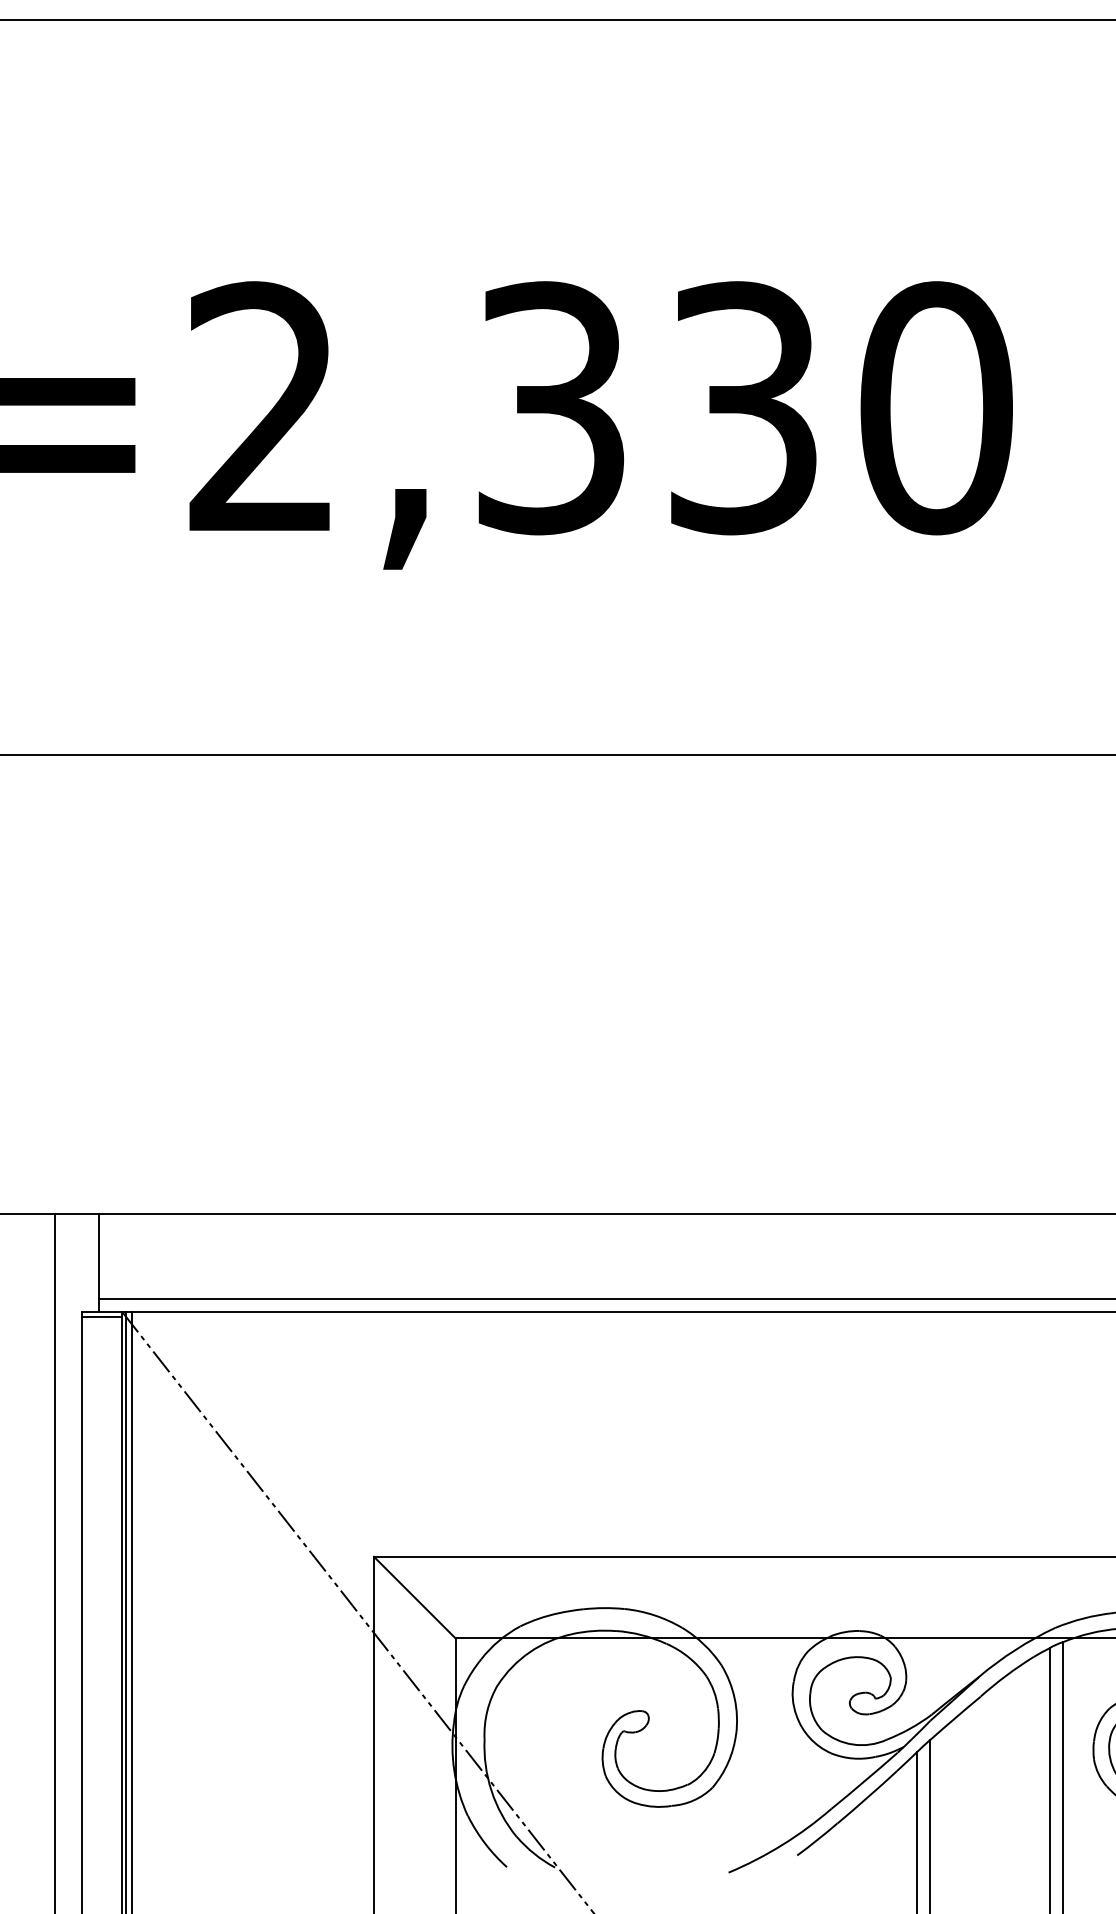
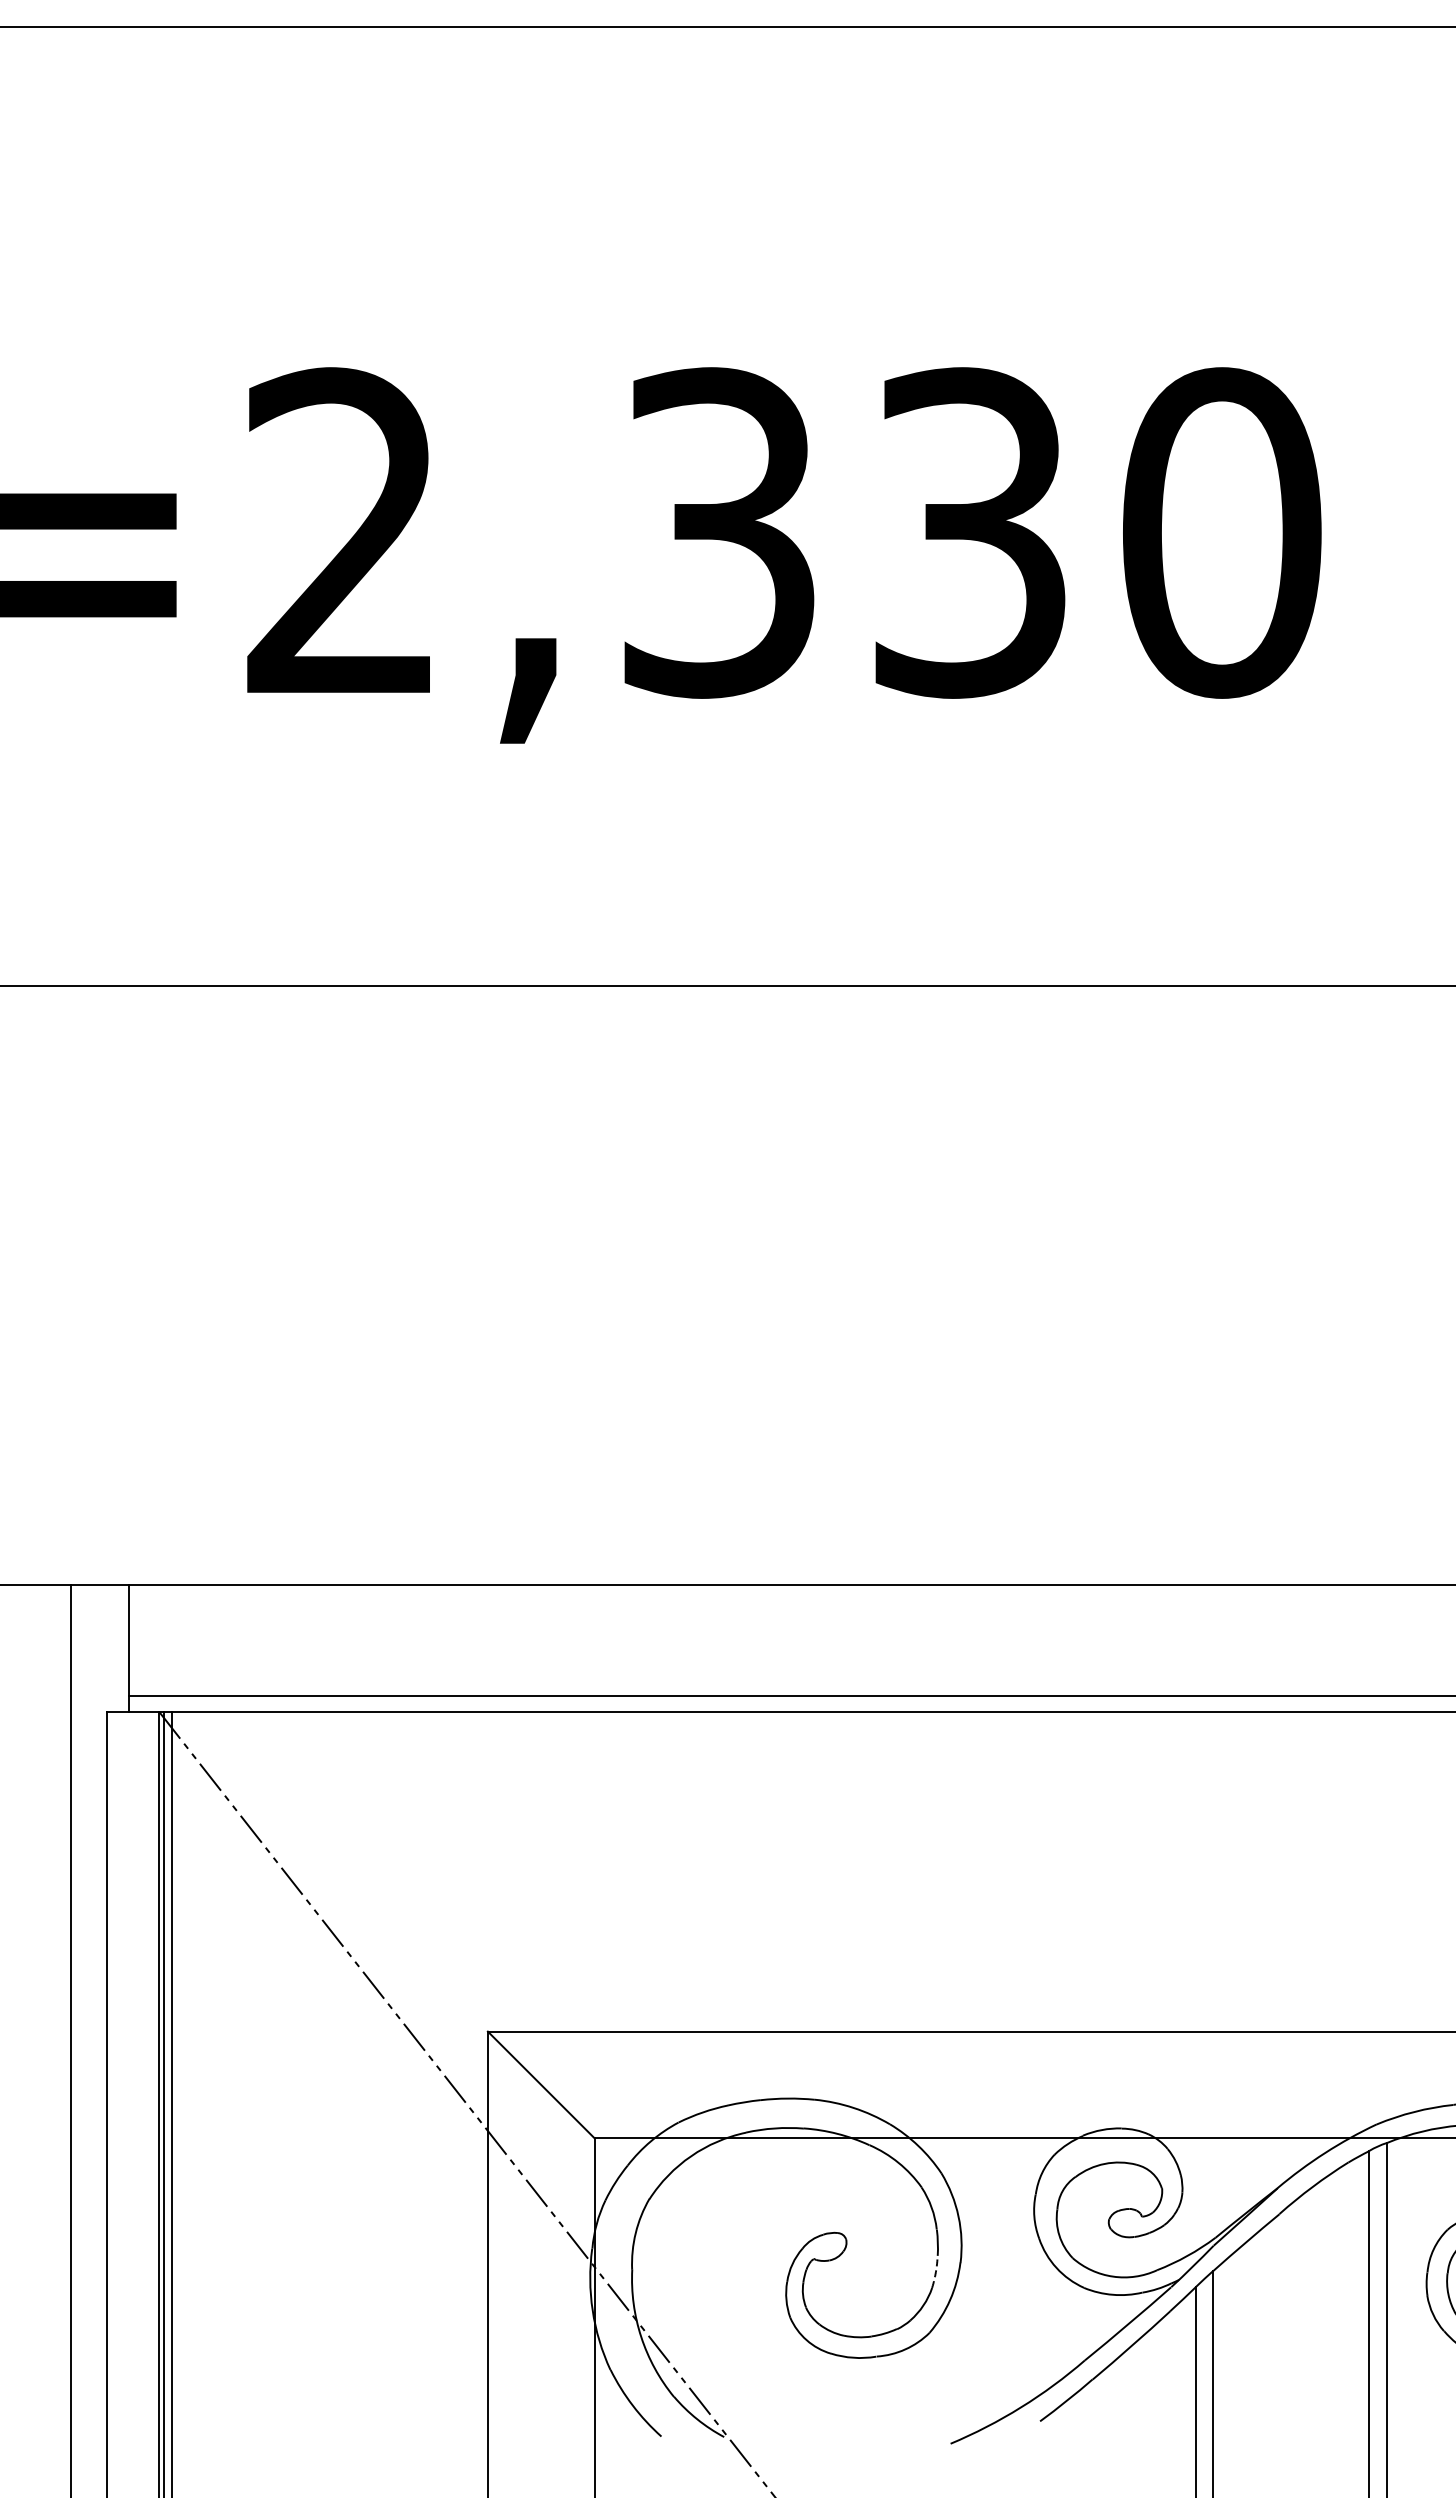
line: (102, 1316) -> (133, 1718), removed
arc: (717, 1741) -> (935, 2272), solid -> dashed

